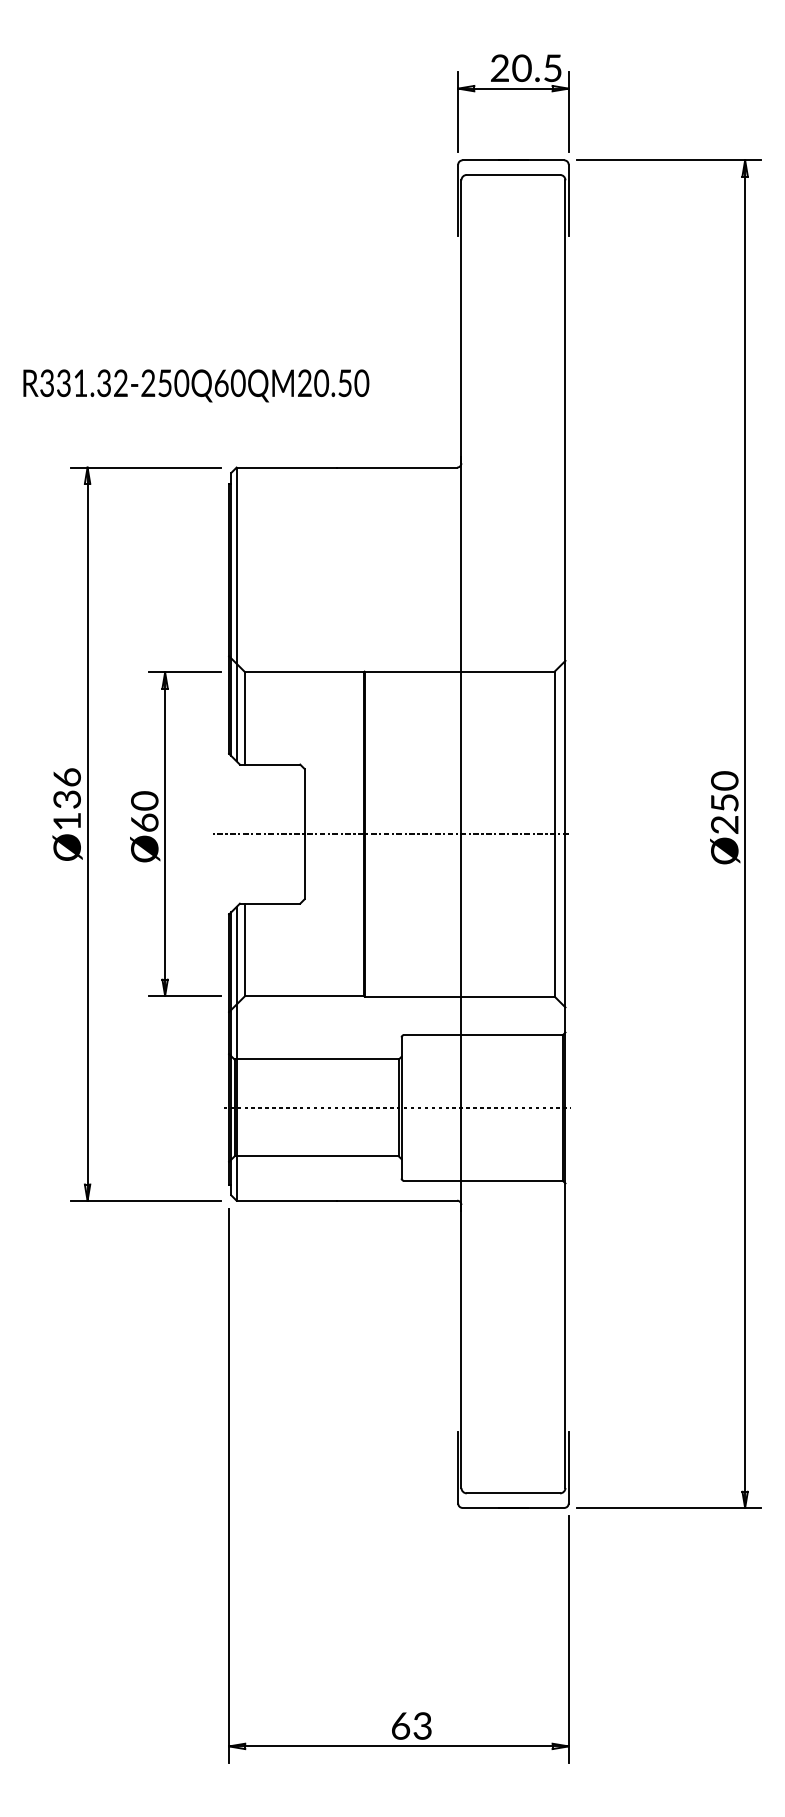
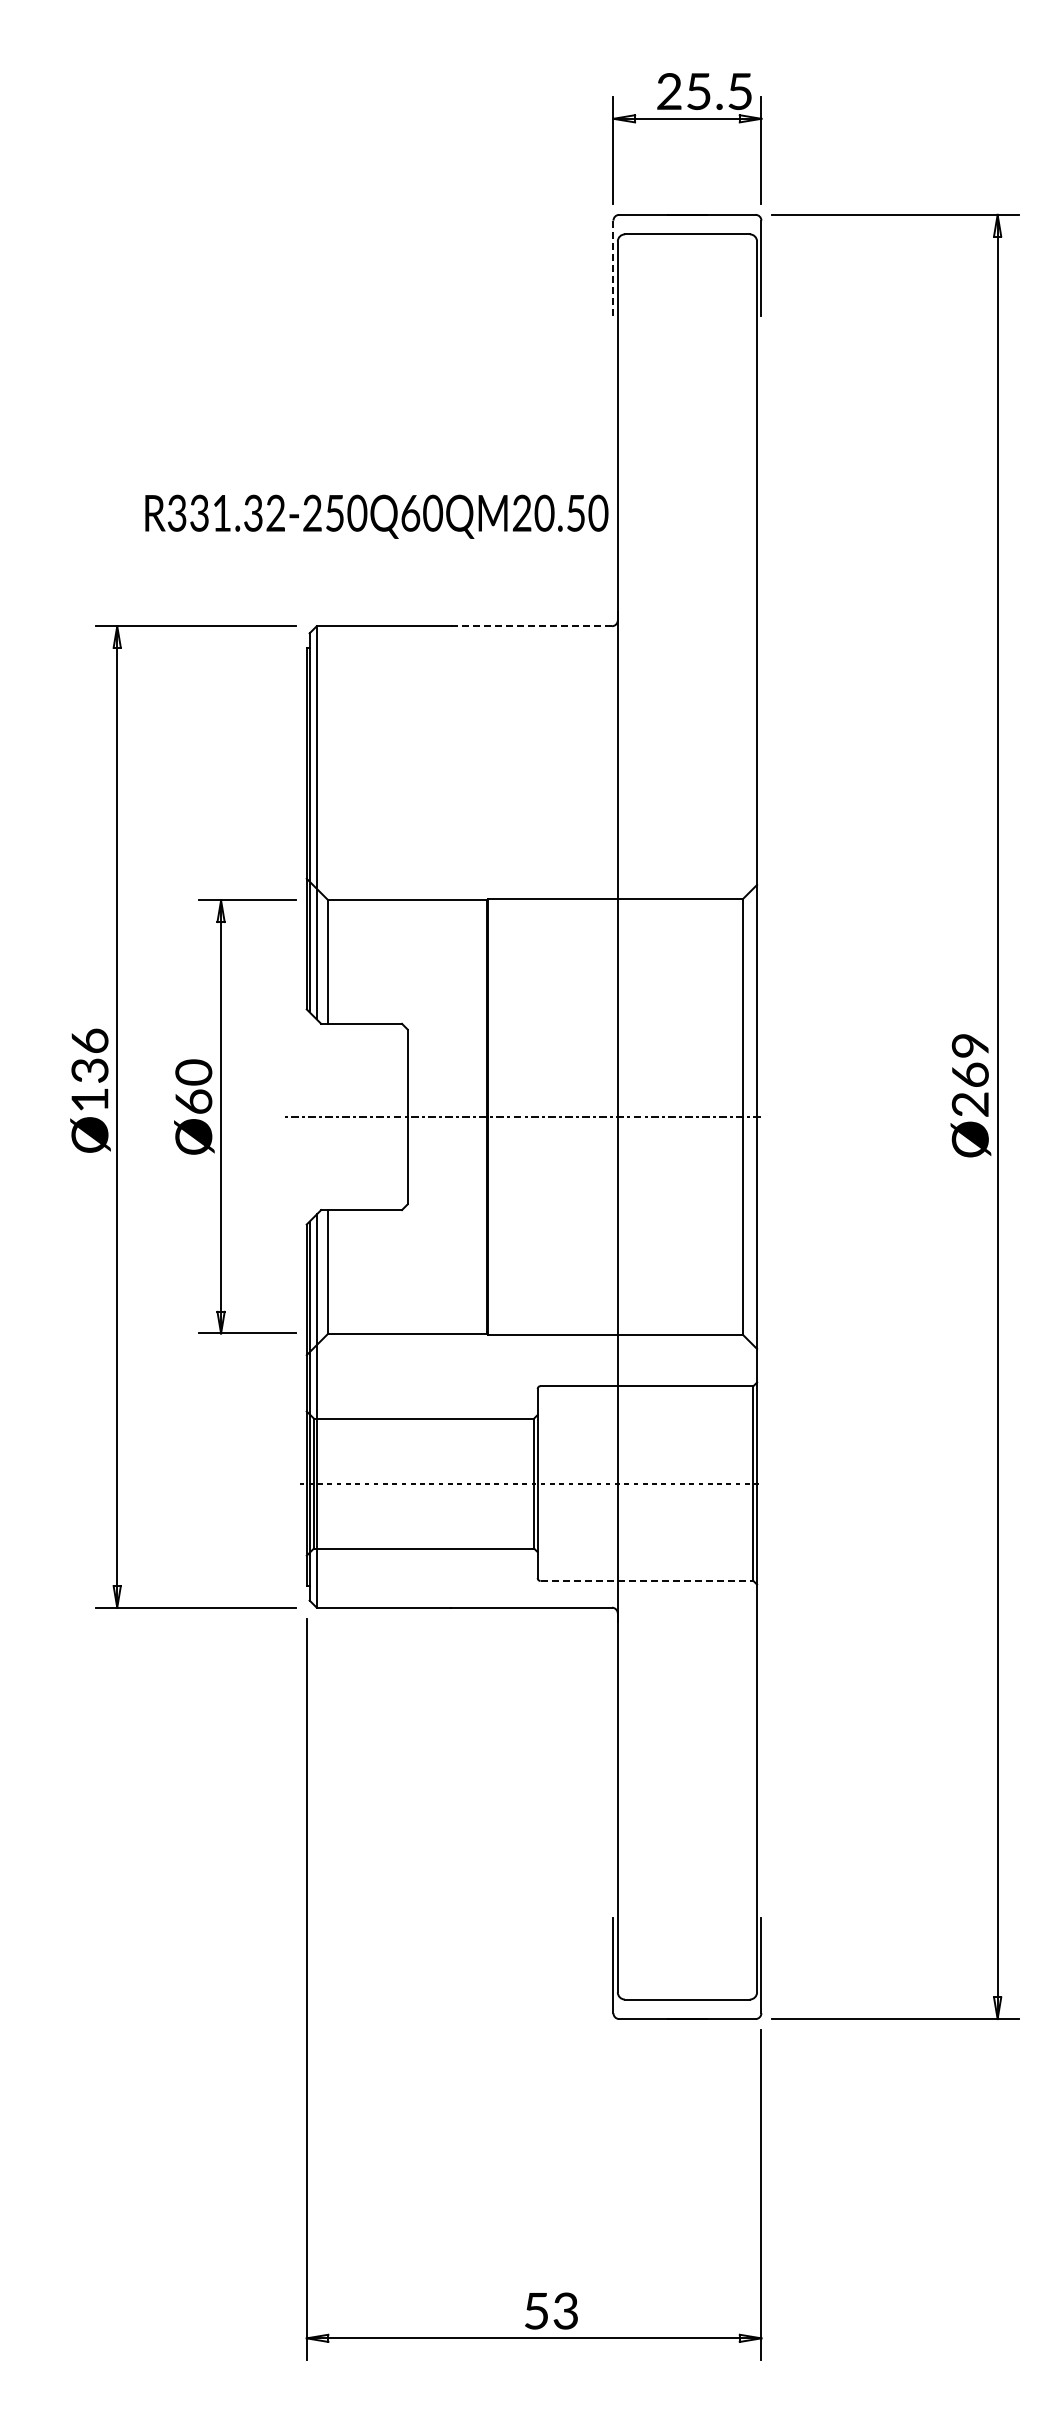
text: (521, 68) -> (698, 91), 20.5 -> 25.5
line: (458, 200) -> (613, 268), solid -> dashed
text: (196, 385) -> (376, 516), moved
line: (396, 467) -> (531, 626), solid -> dashed
text: (724, 791) -> (970, 1059), Ø250 -> Ø269
line: (483, 1181) -> (647, 1581), solid -> dashed
text: (400, 1726) -> (536, 2311), 63 -> 53

